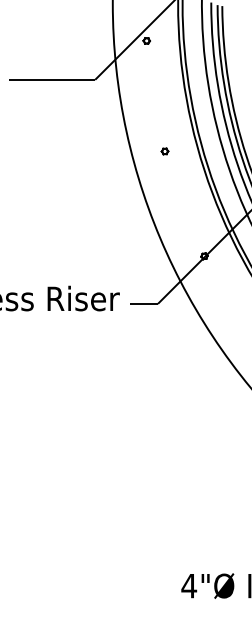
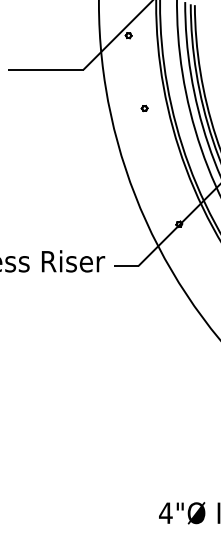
part: (164, 151) -> (144, 108), moved

